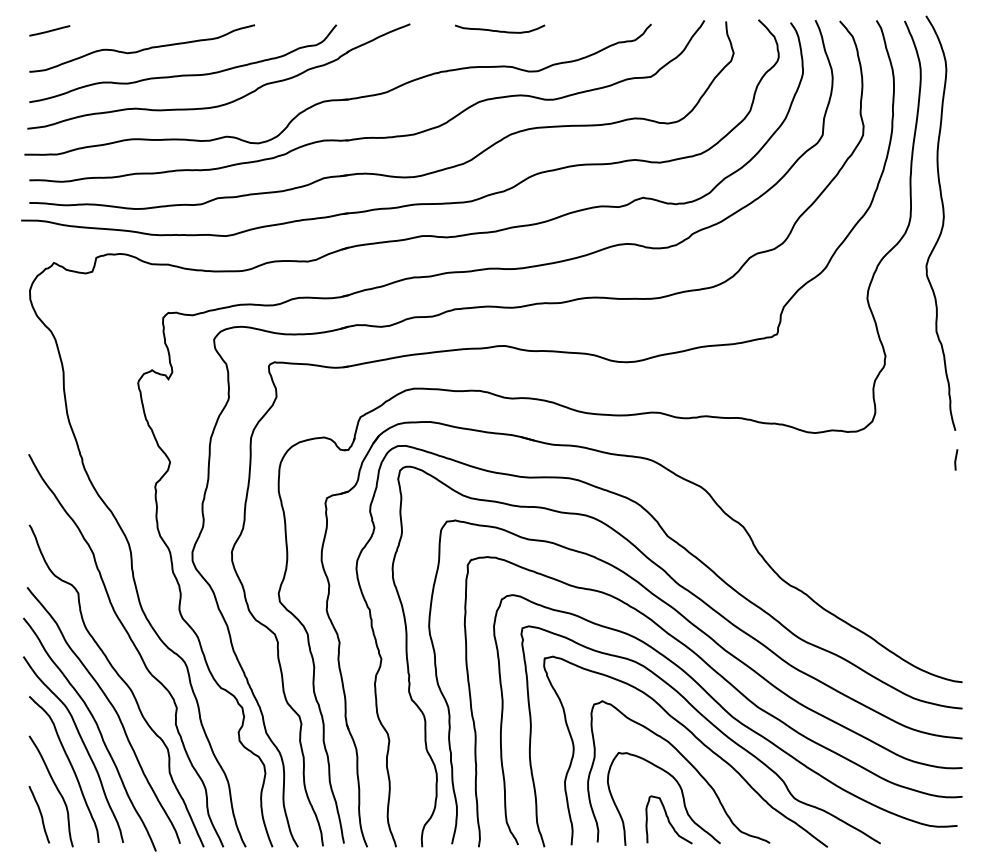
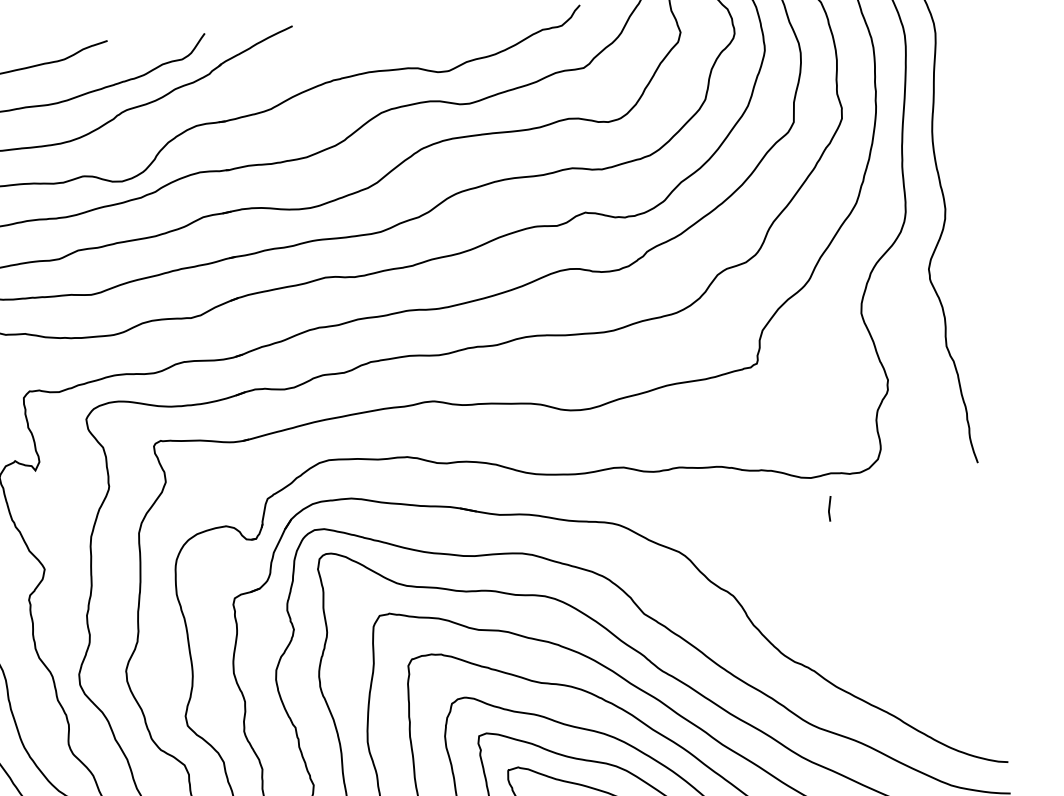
curve: (500, 30) -> (400, 25), removed
line: (956, 459) -> (830, 508), moved

